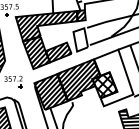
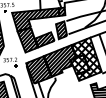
hatch: (80, 38) -> (61, 29), added
hatch: (113, 78) -> (86, 59), added

